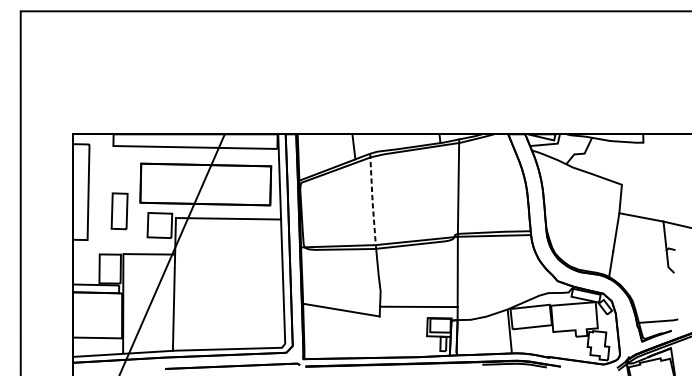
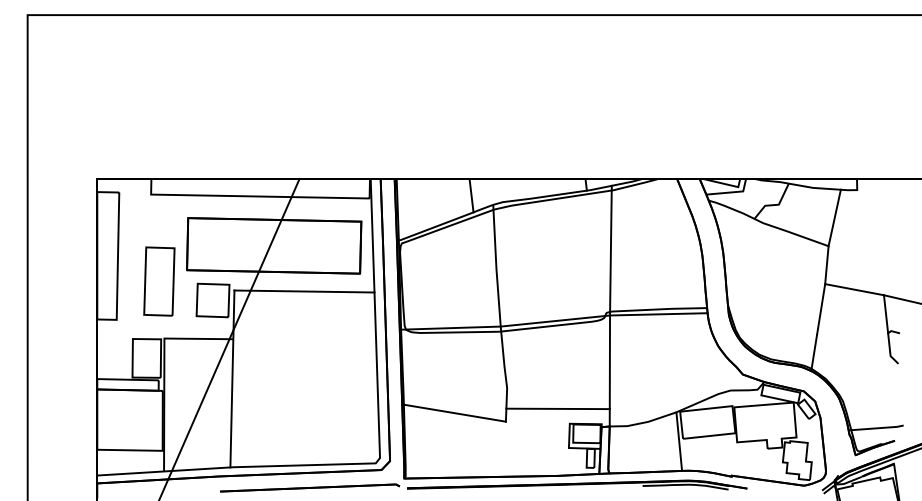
line: (626, 163) -> (834, 217), added
line: (372, 200) -> (496, 266), dashed -> solid
part: (119, 211) -> (159, 281), size x1.43

